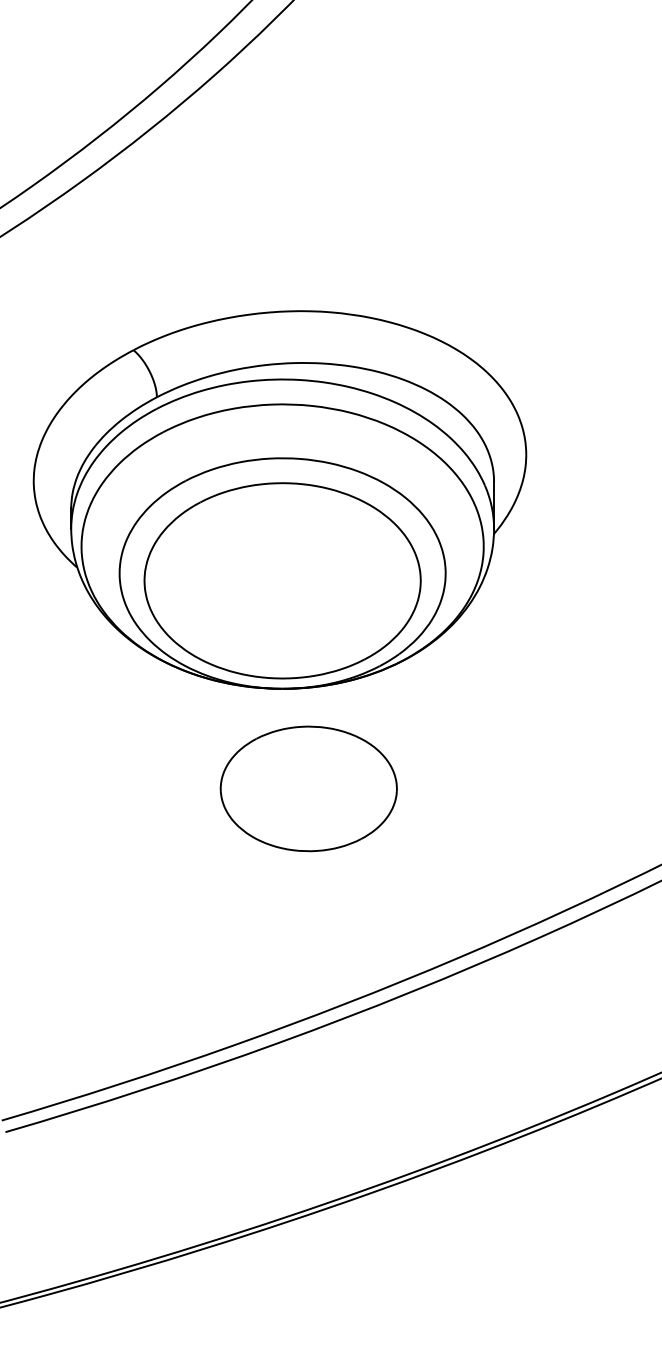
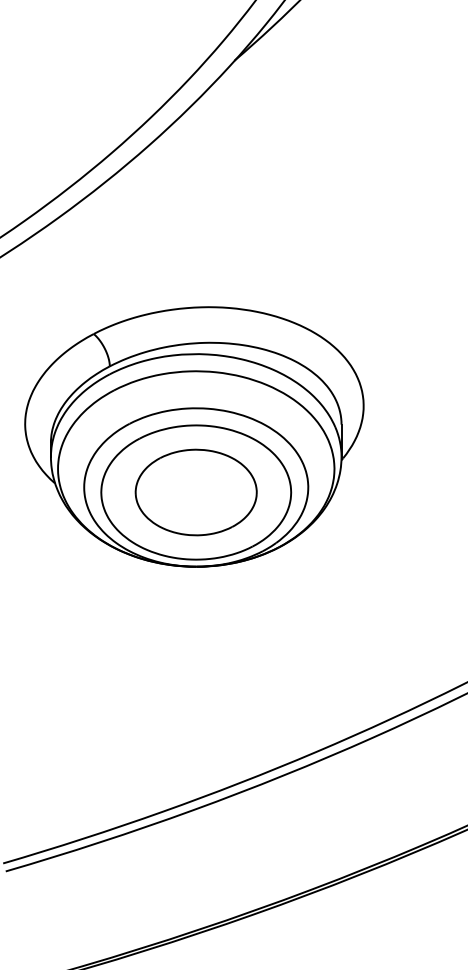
part: (307, 788) -> (195, 492), moved

